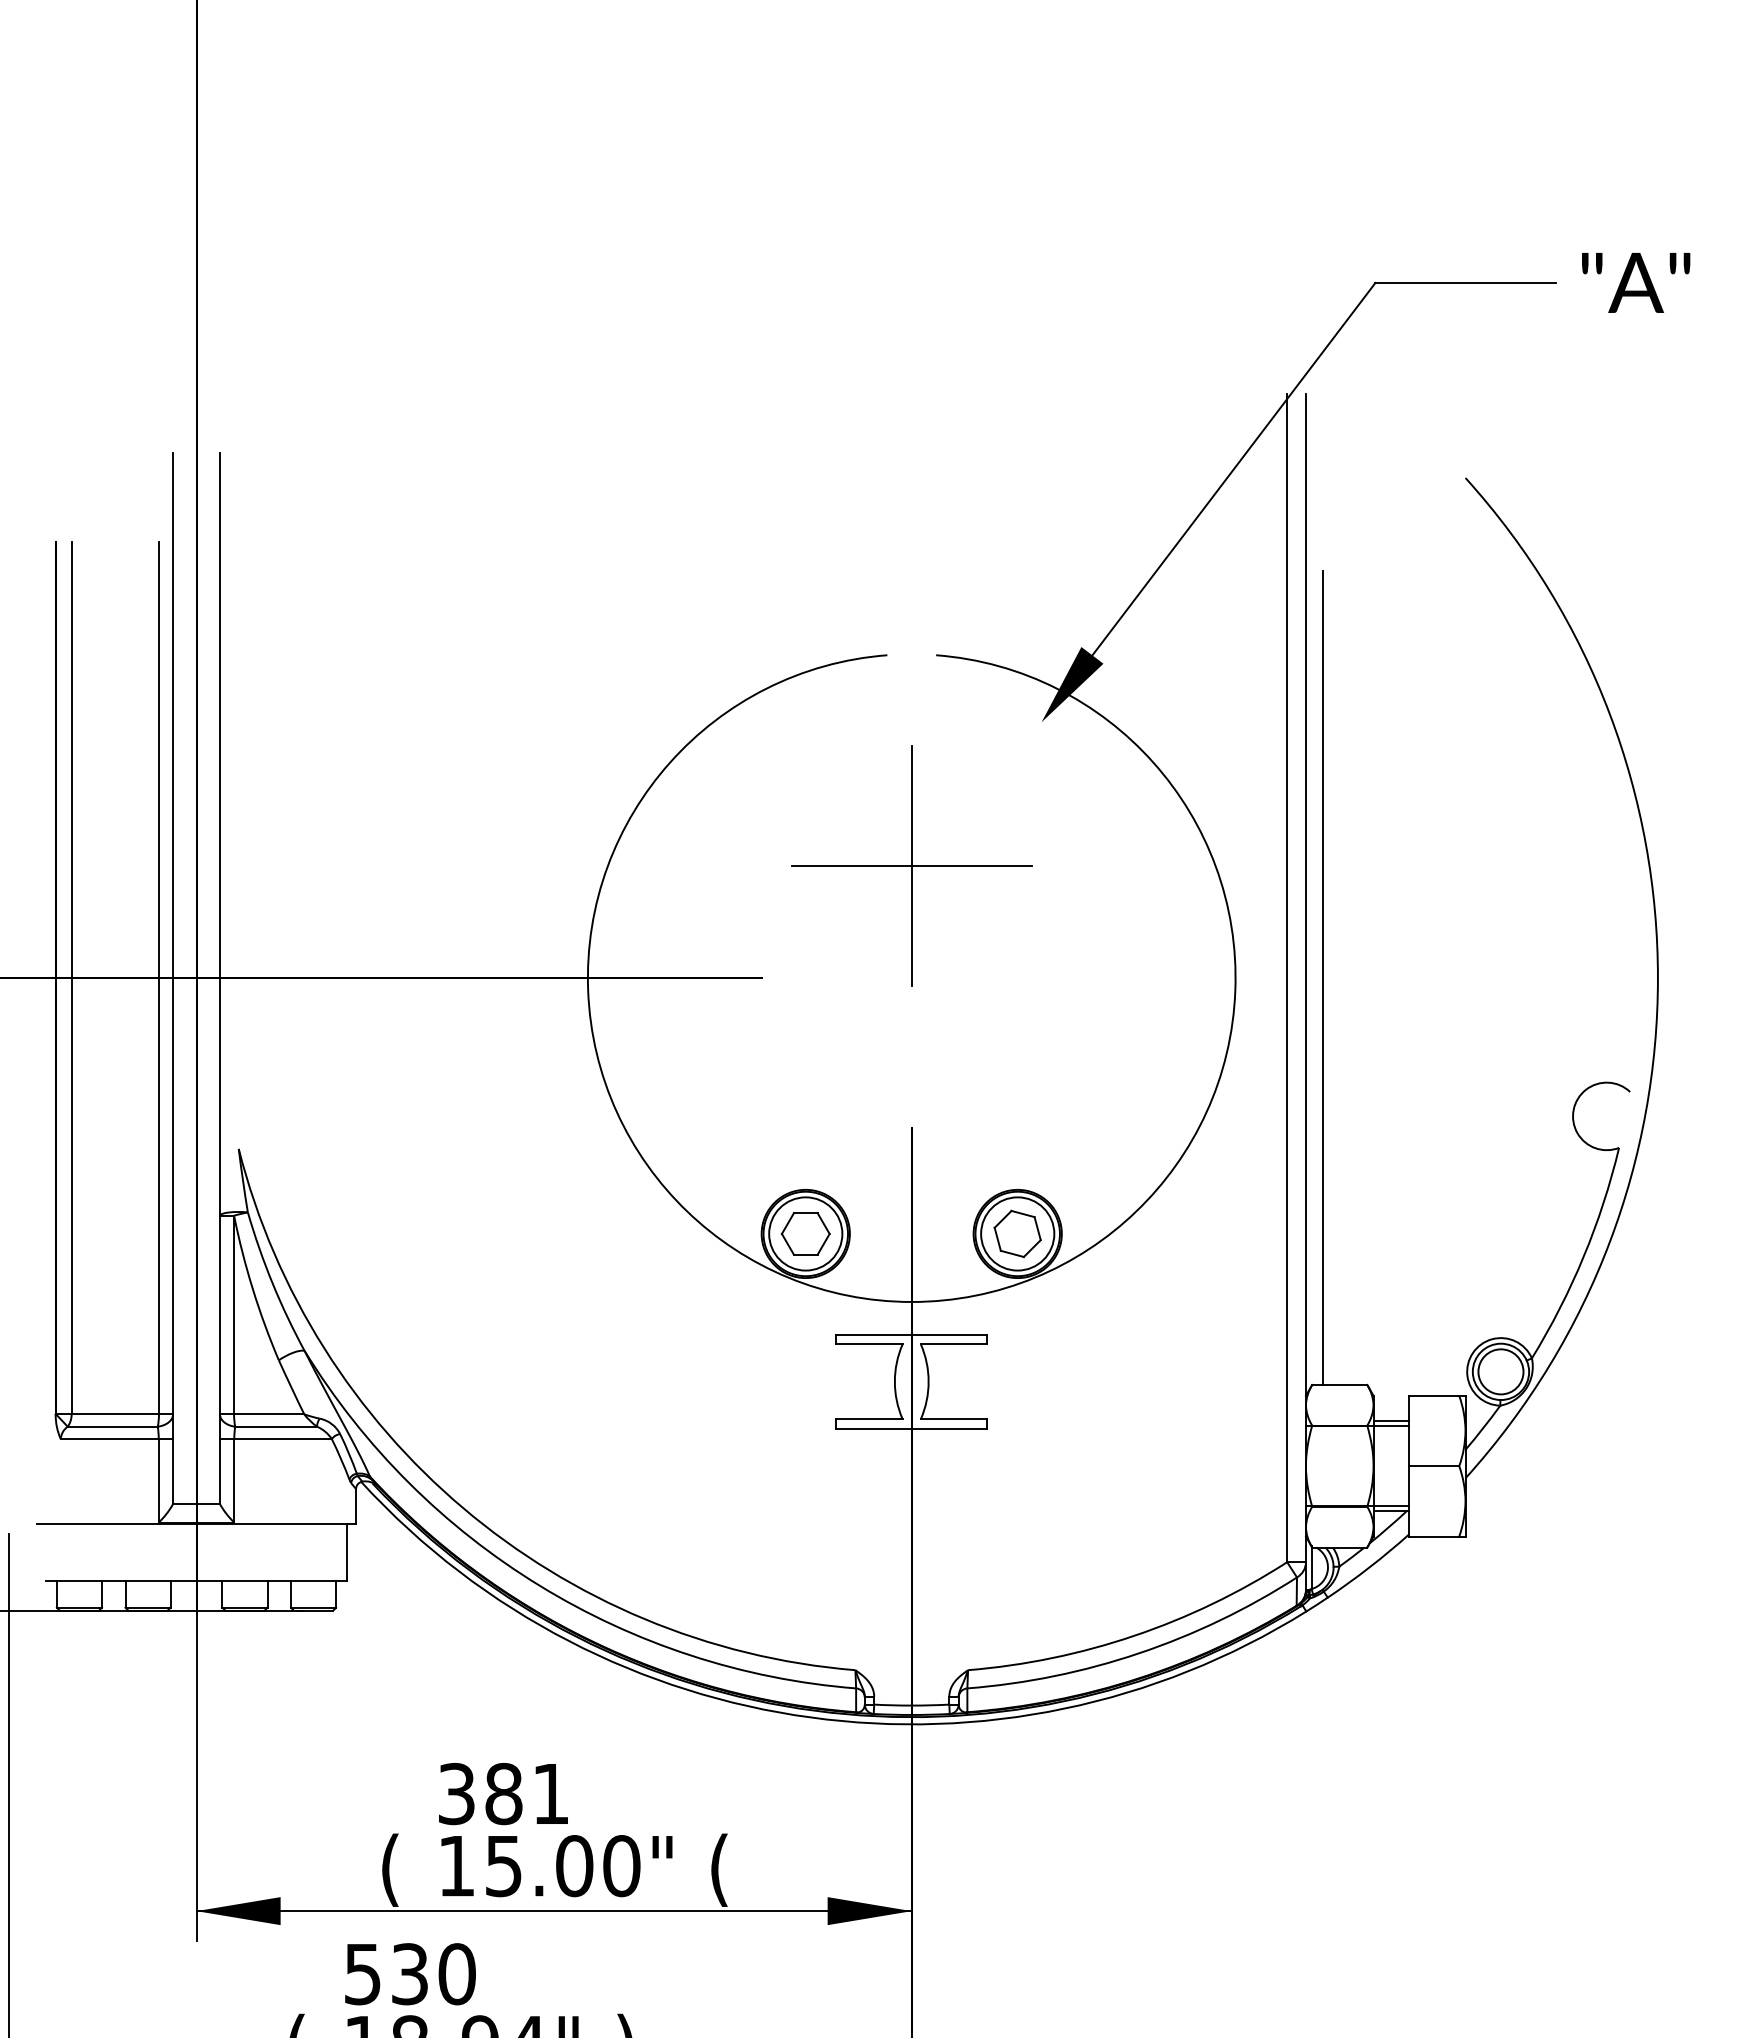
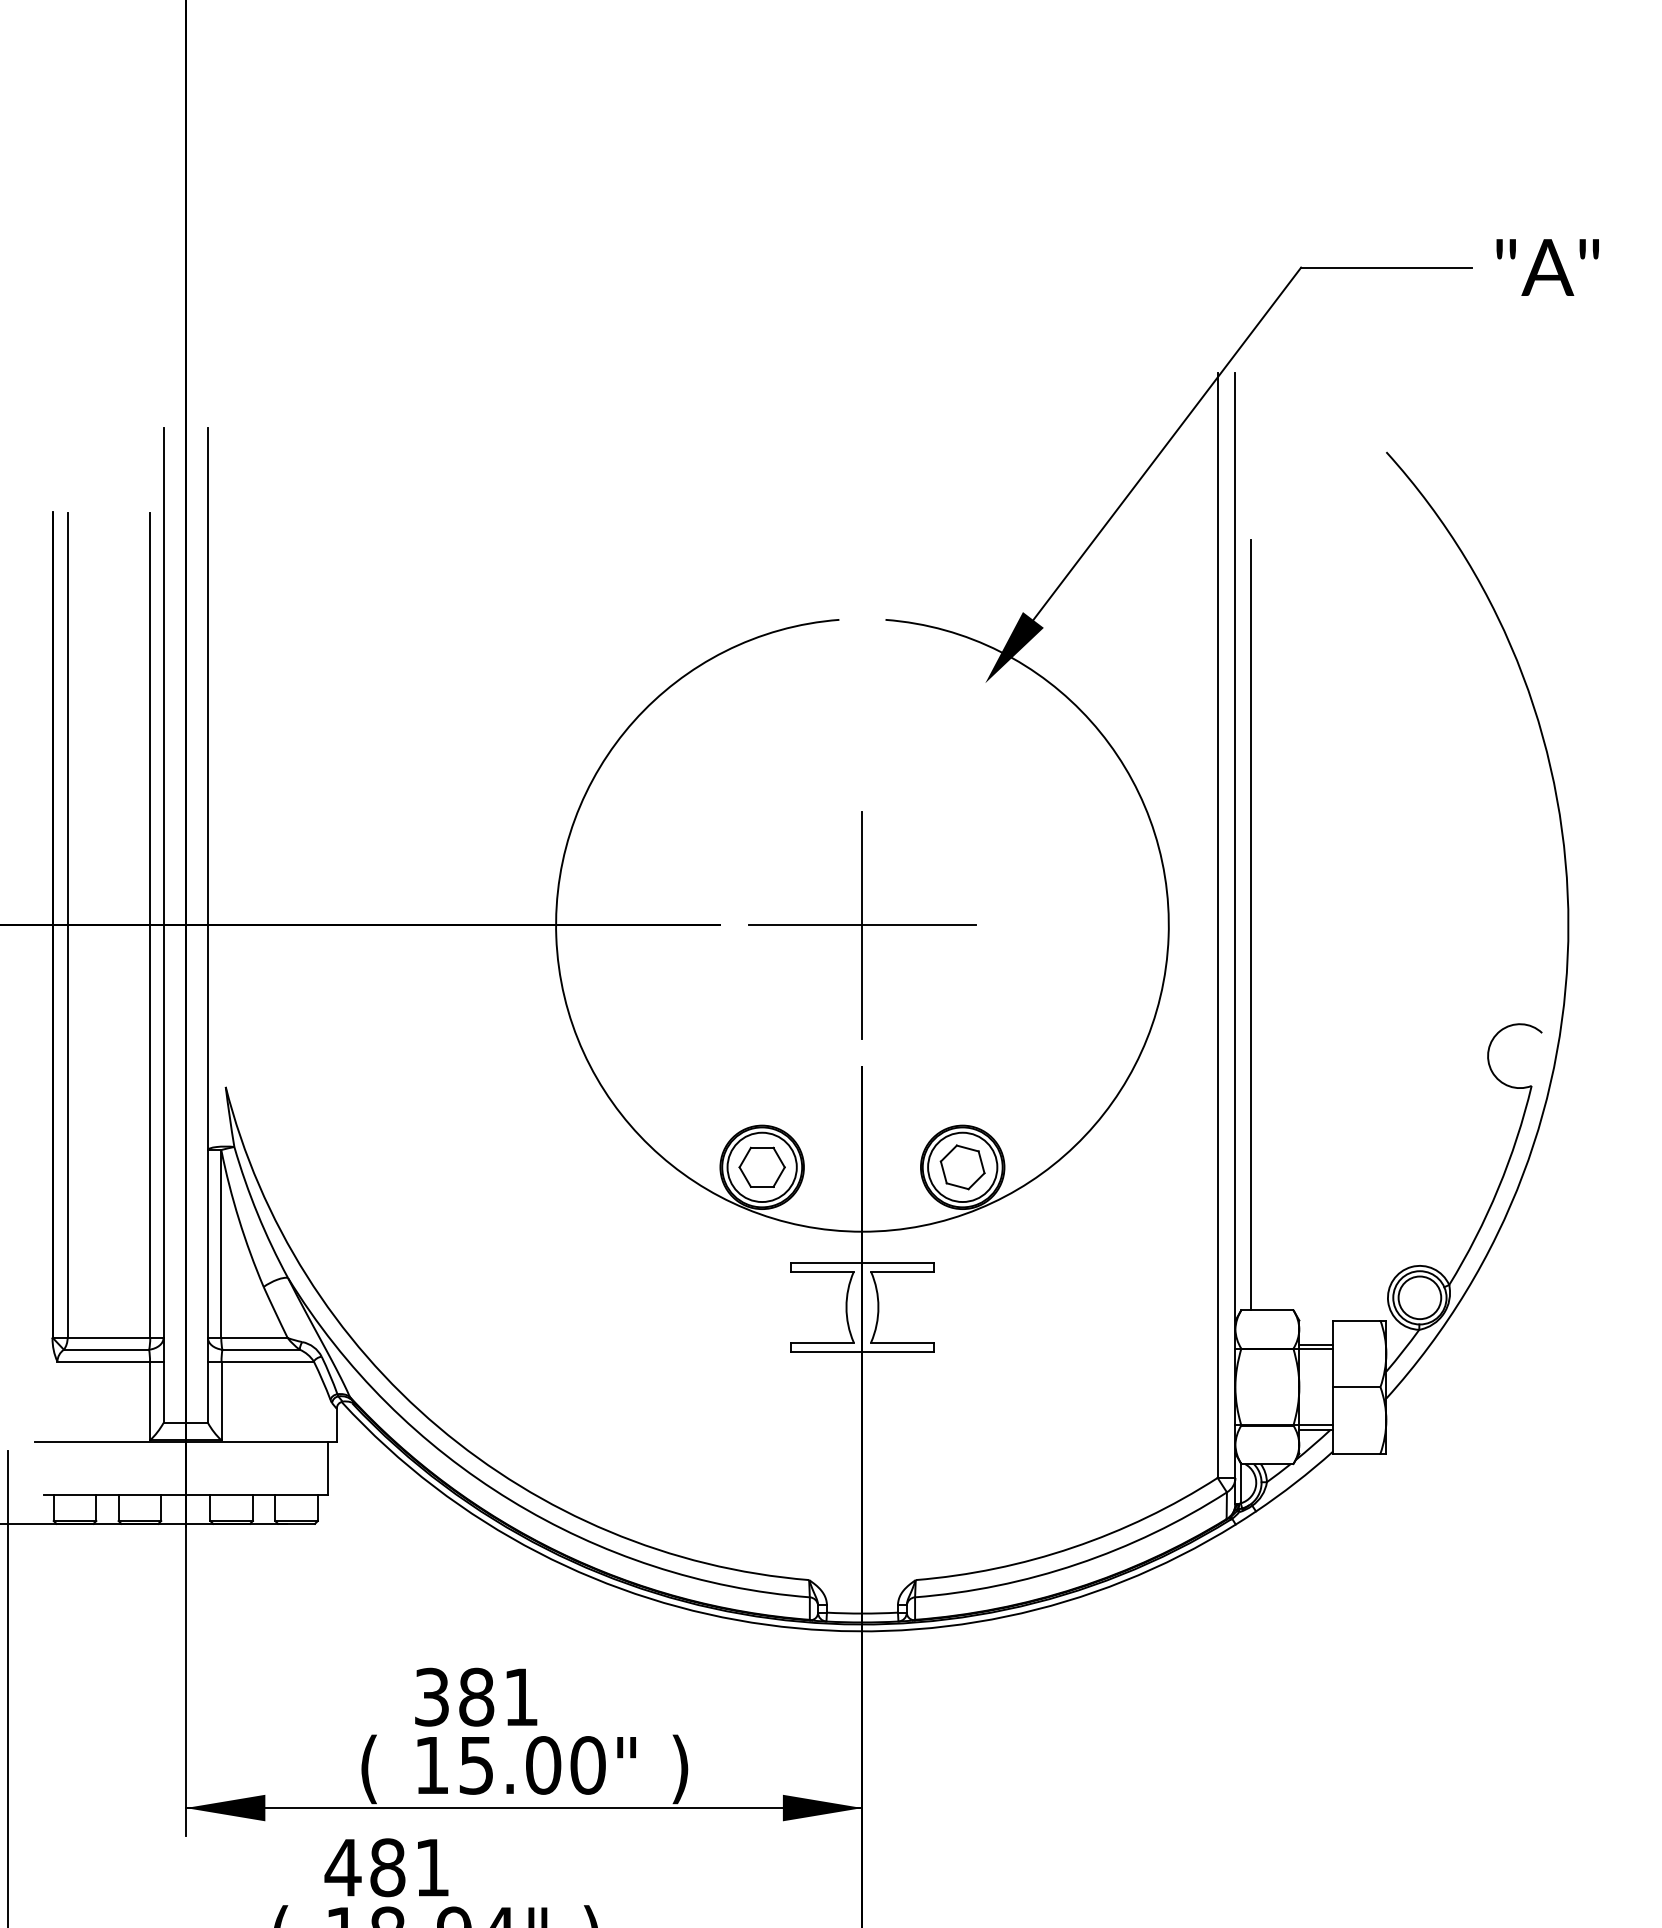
part: (911, 865) -> (862, 924), moved
text: (719, 1869) -> (680, 1768), ( -> )
text: (409, 1974) -> (387, 1867), 530 -> 481

